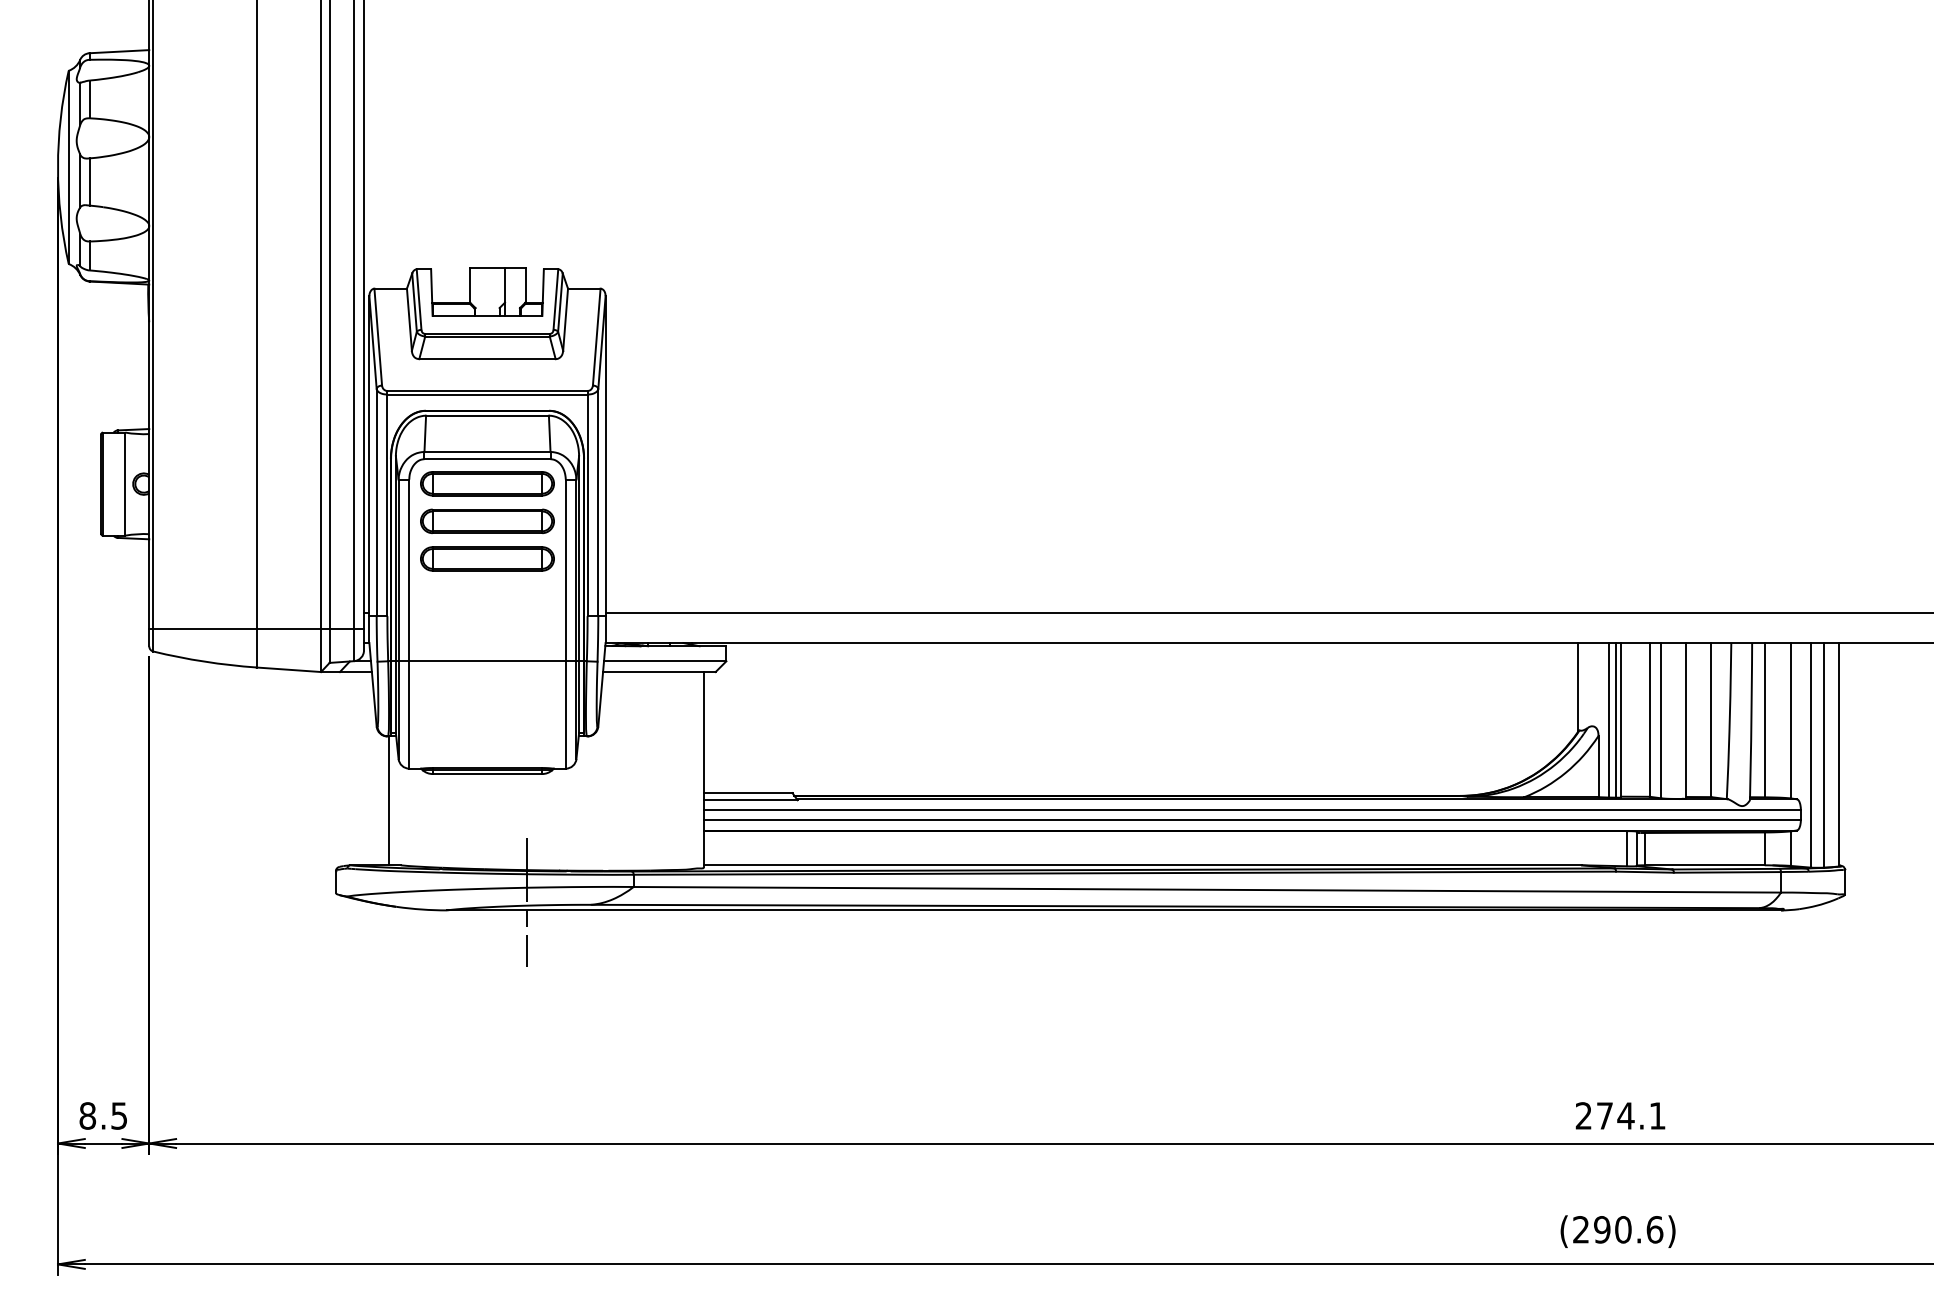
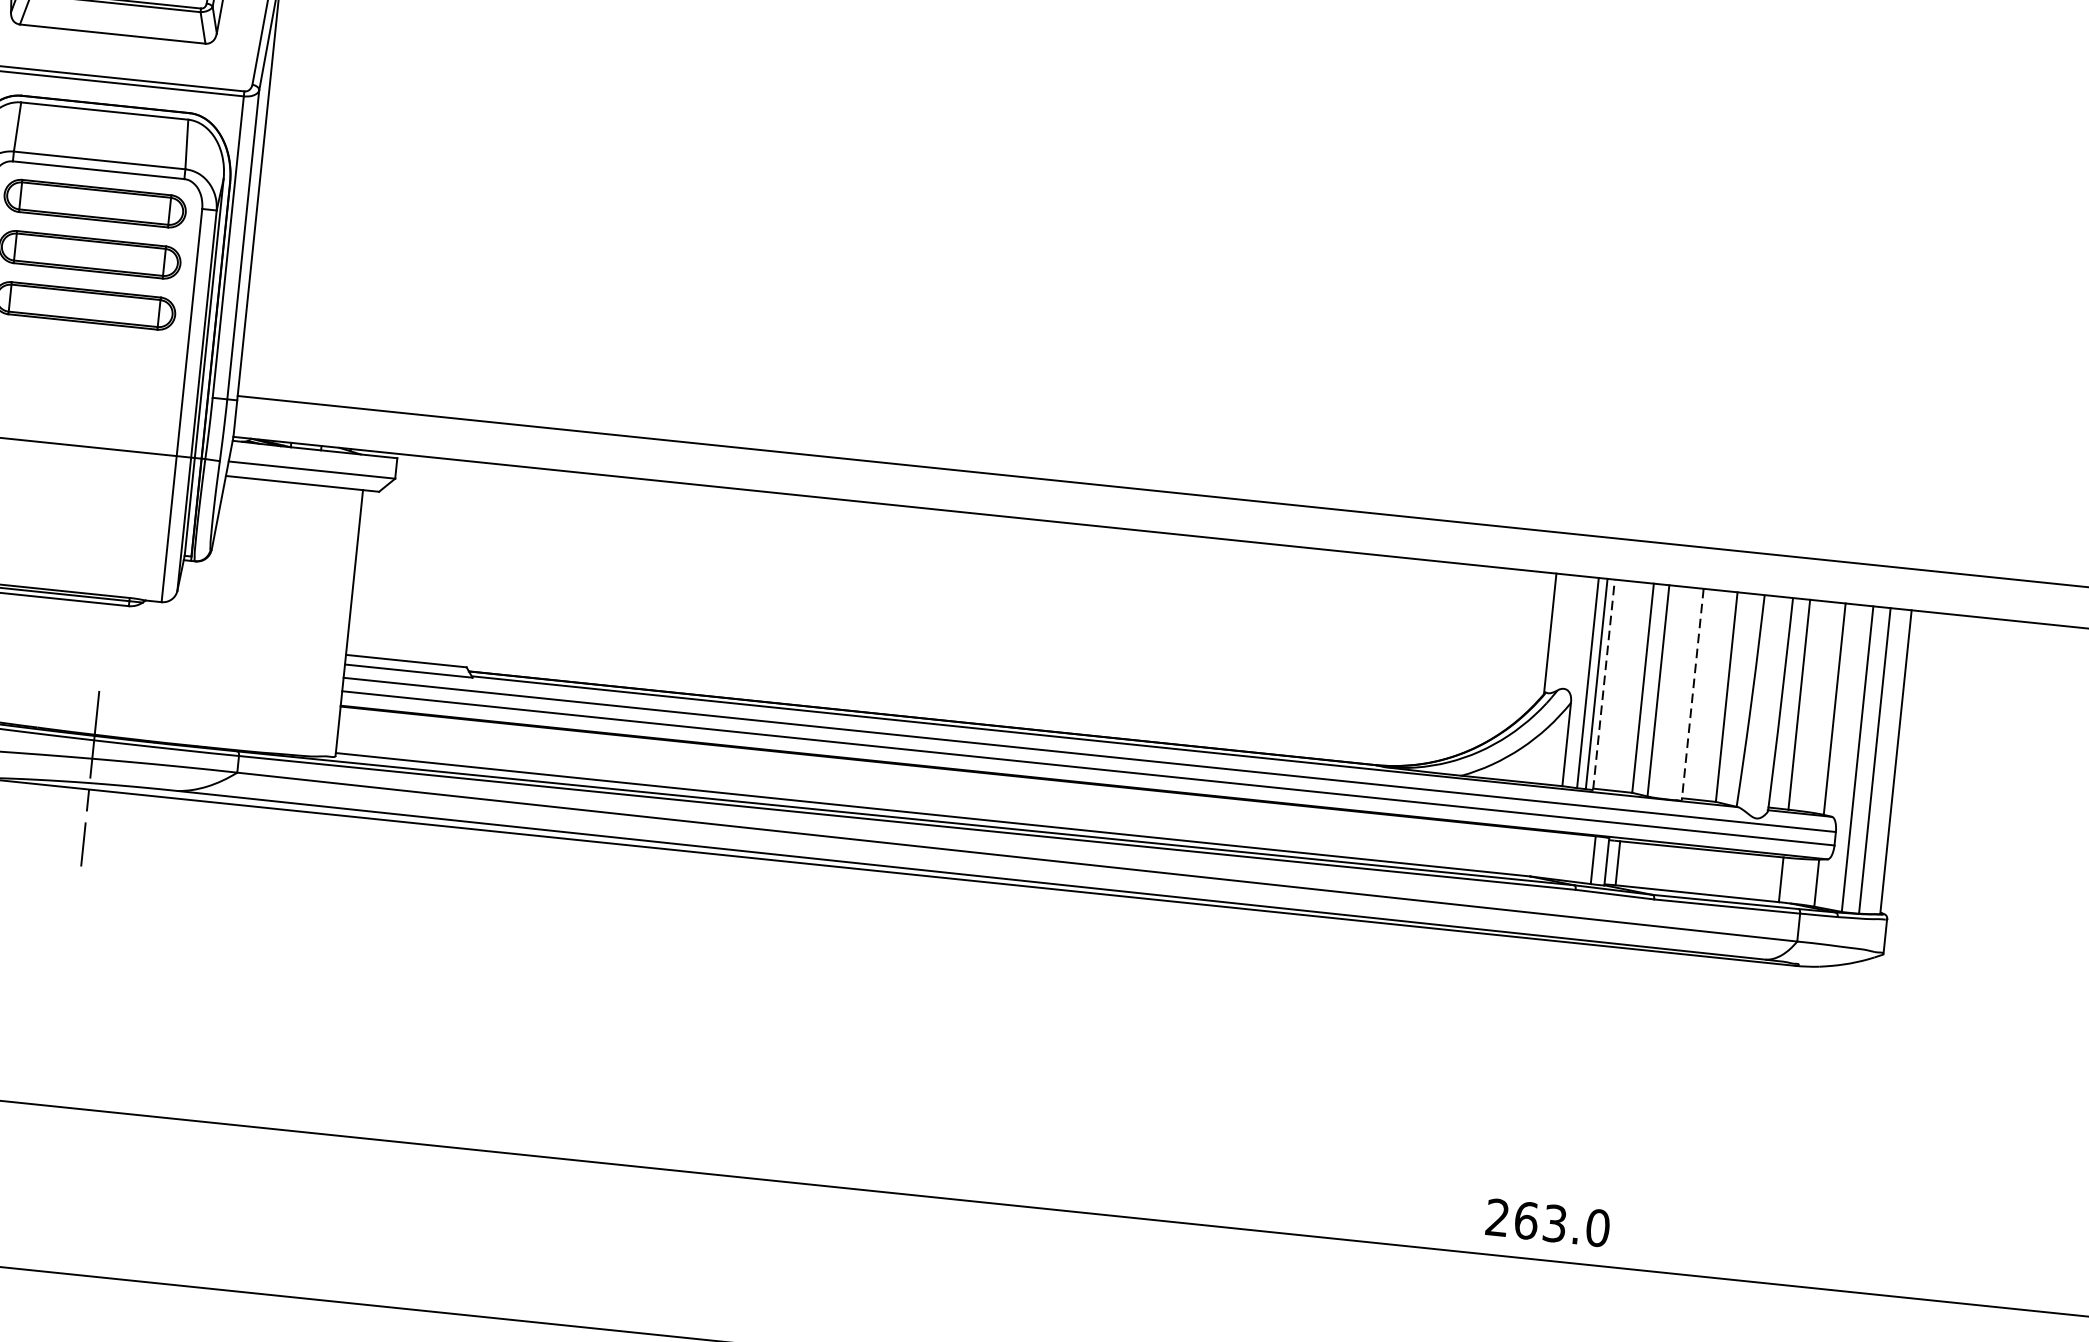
line: (1621, 719) -> (1604, 683), solid -> dashed
line: (1686, 720) -> (1692, 694), solid -> dashed
text: (1630, 1115) -> (1561, 1223), 274.1 -> 263.0

